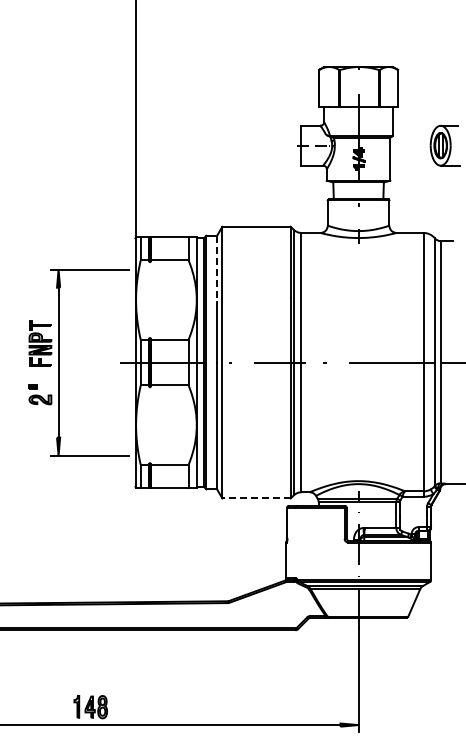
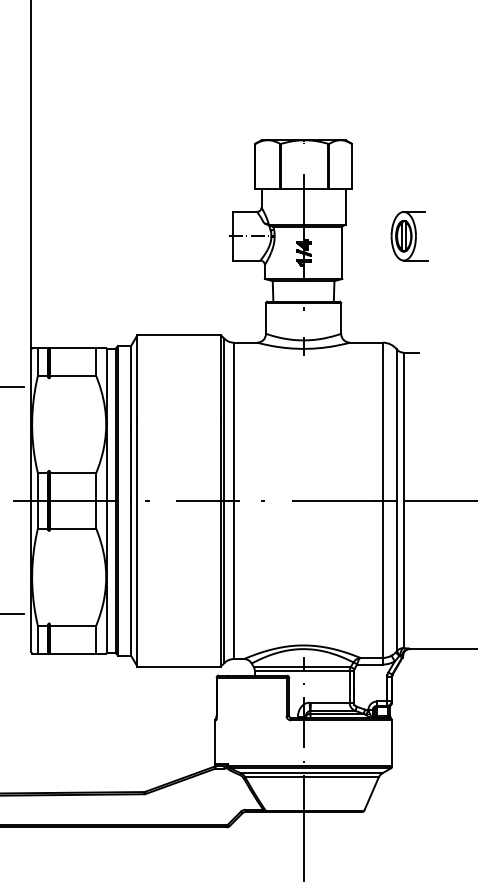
line: (217, 268) -> (131, 386), dashed -> solid
line: (256, 498) -> (179, 666), dashed -> solid

